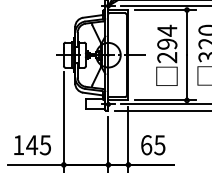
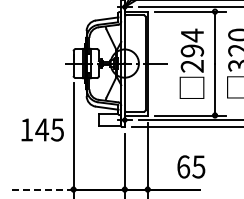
text: (32, 144) -> (42, 129), moved
text: (153, 144) -> (191, 166), moved
line: (35, 164) -> (41, 189), solid -> dashed

